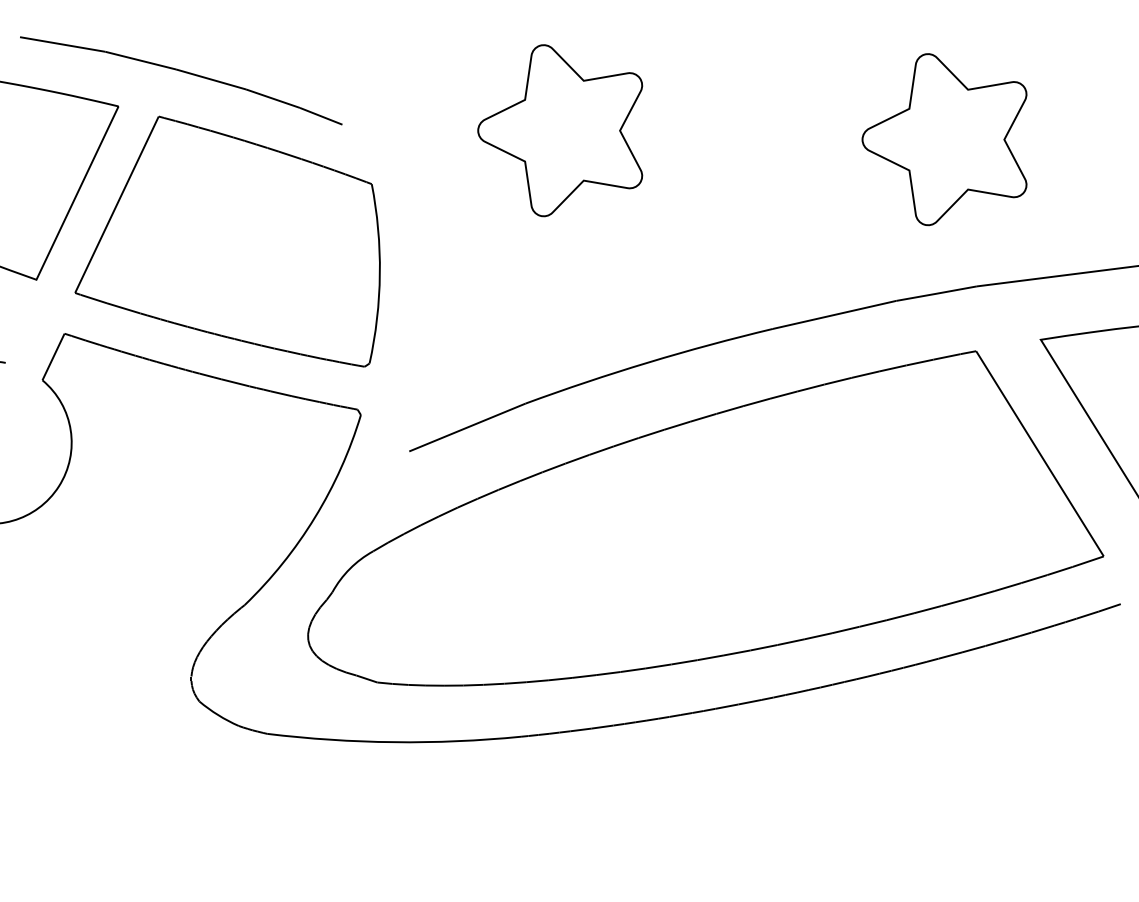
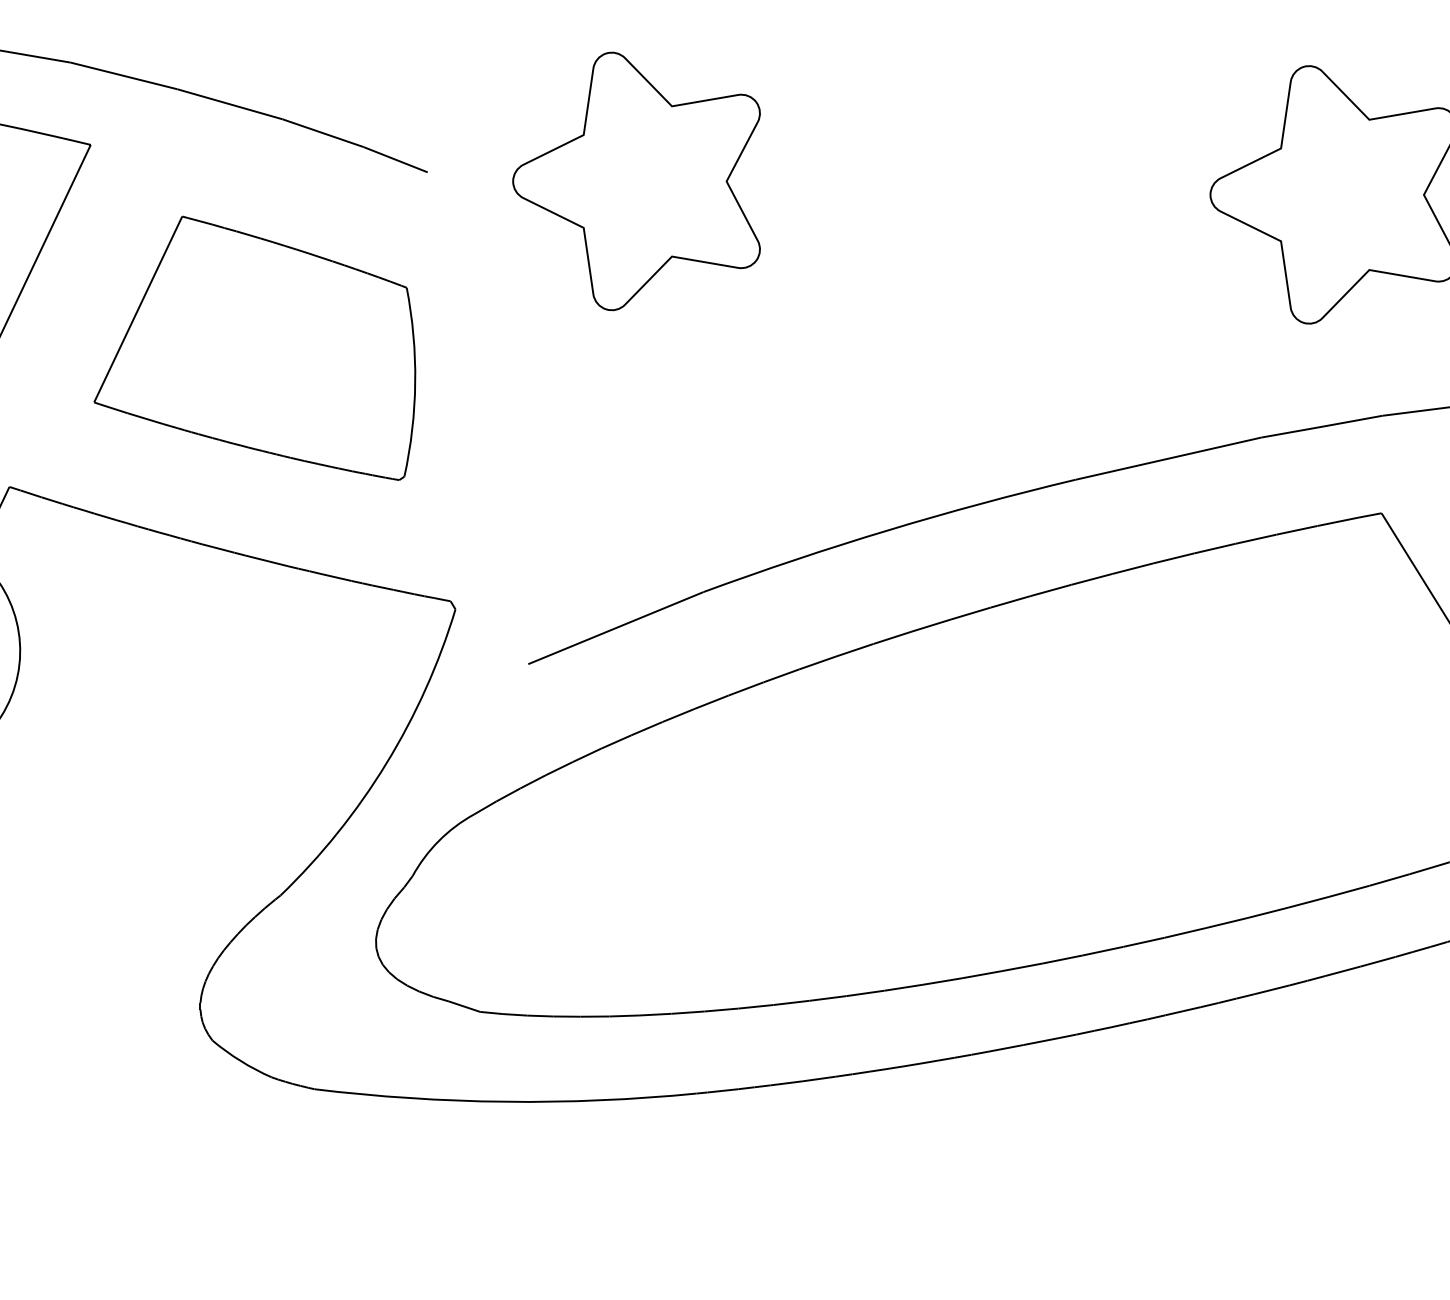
part: (560, 130) -> (636, 181), moved
part: (227, 241) -> (254, 348), size x0.7

